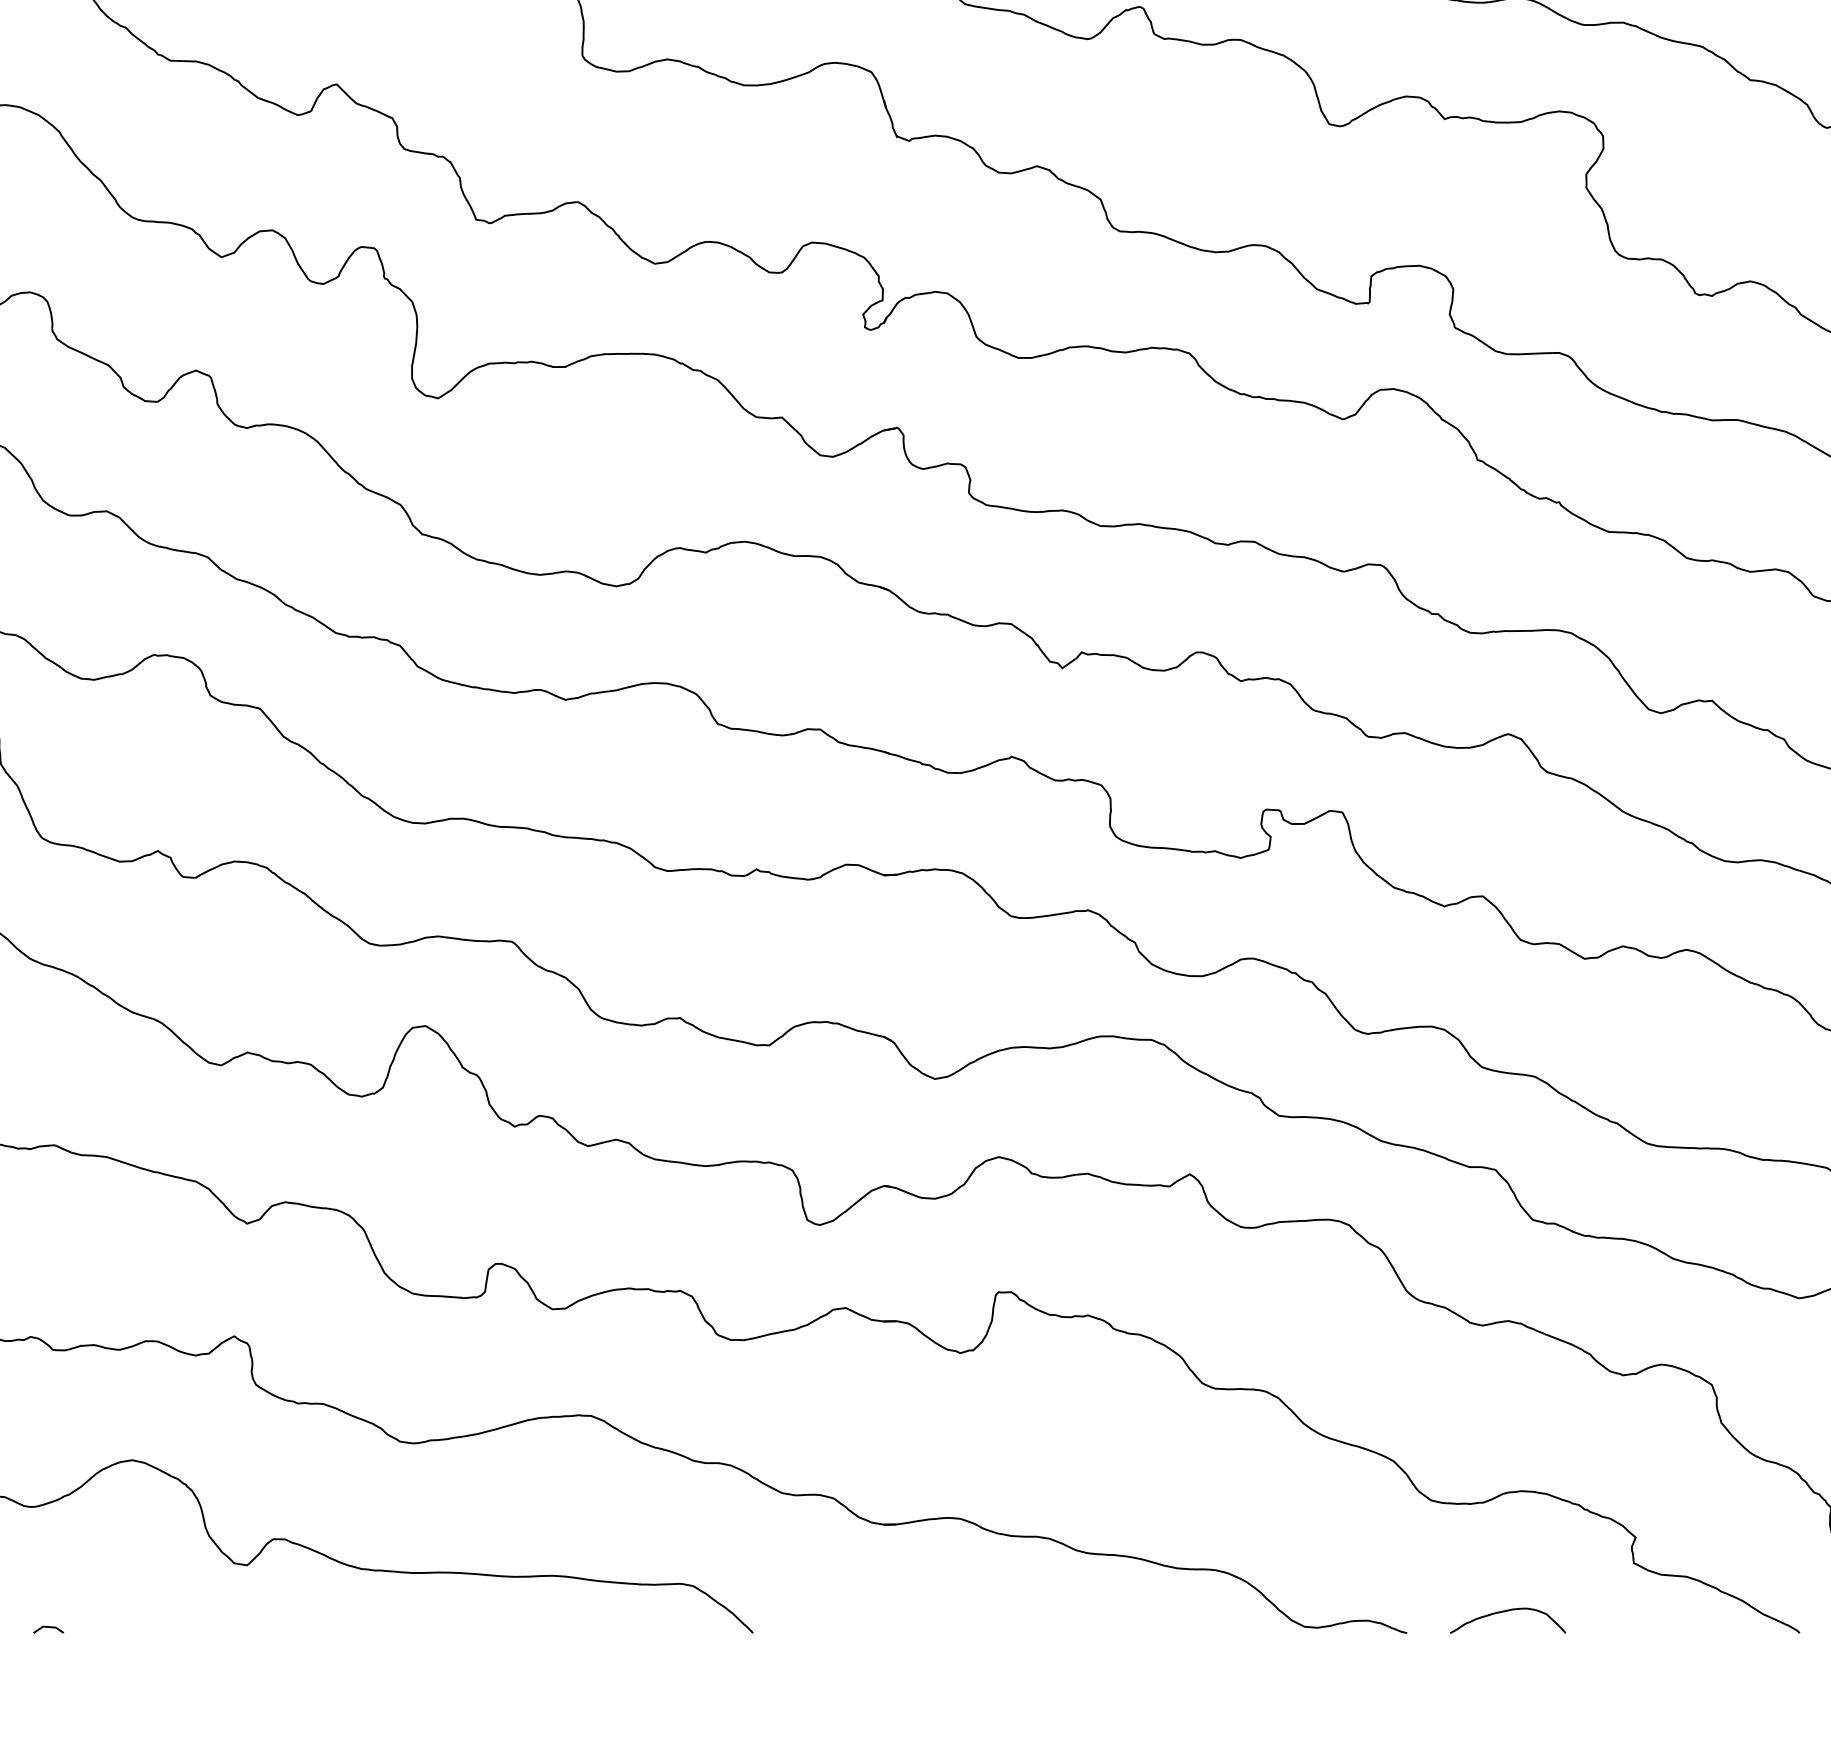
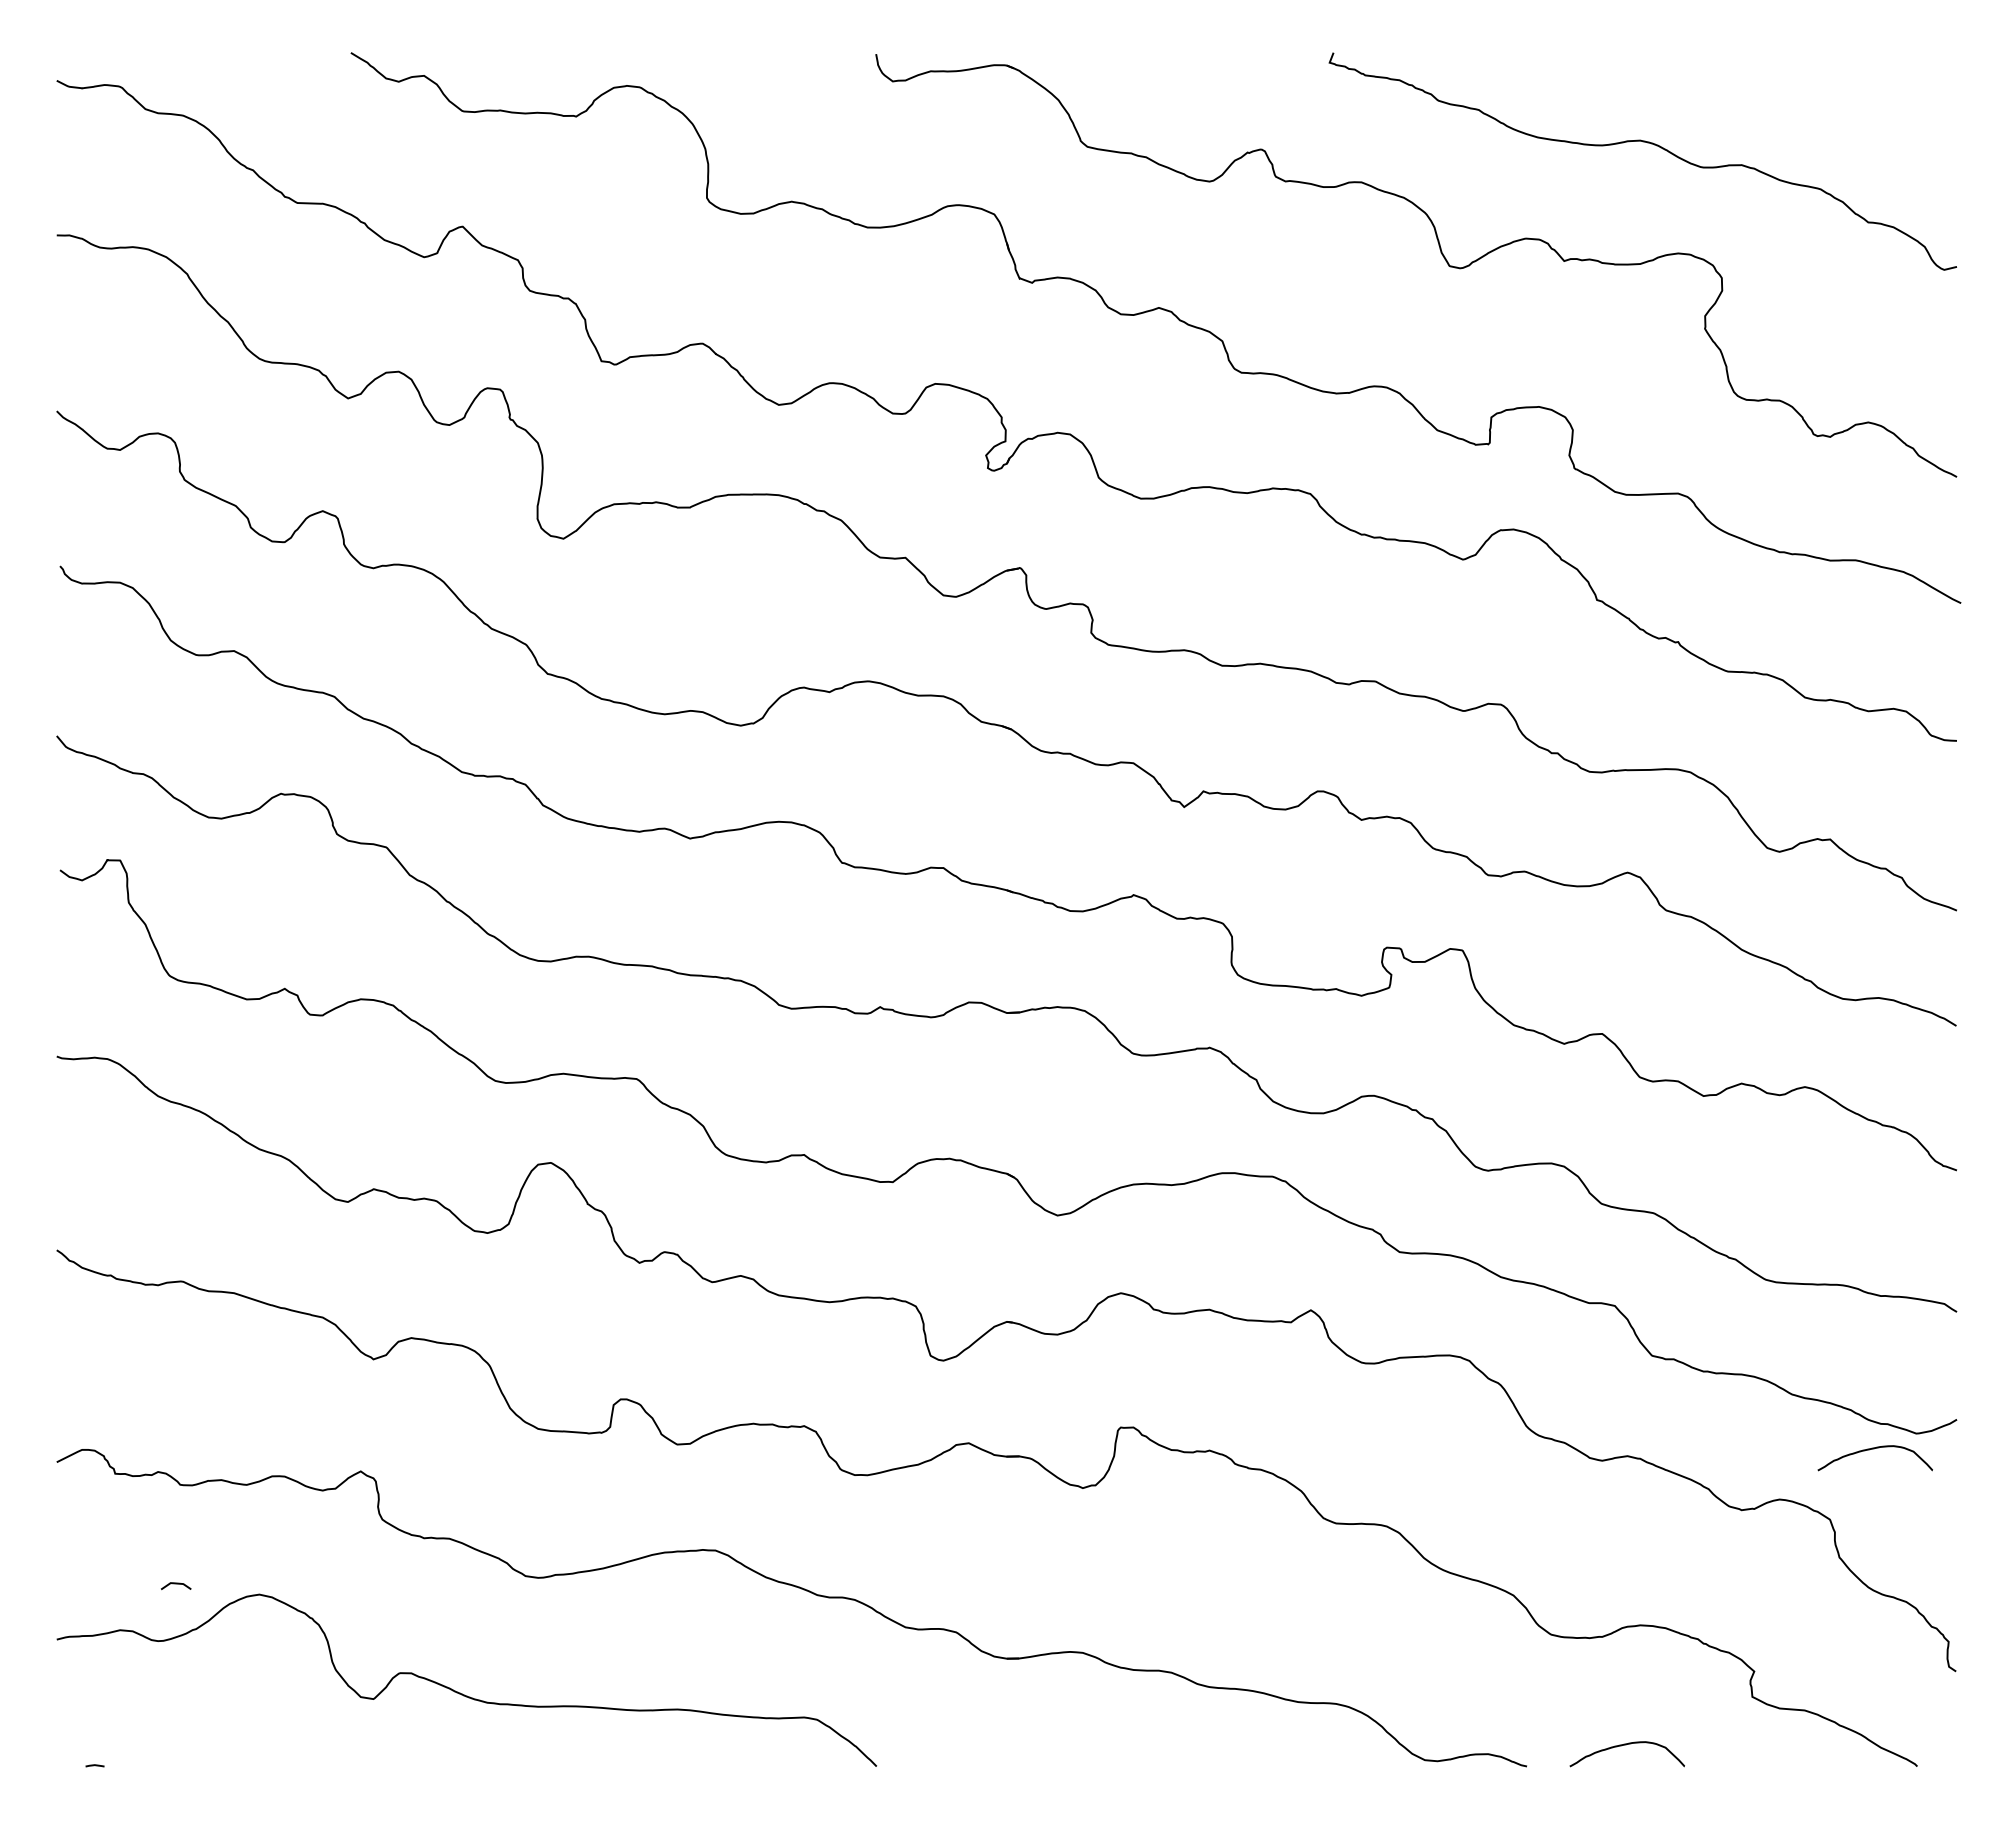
curve: (1756, 1314) -> (1874, 1449), added
curve: (48, 1628) -> (176, 1584), moved

